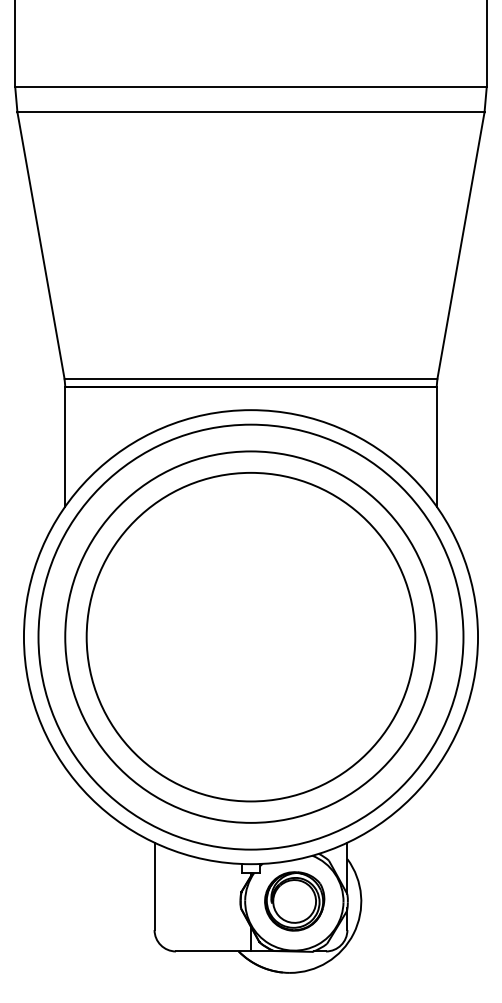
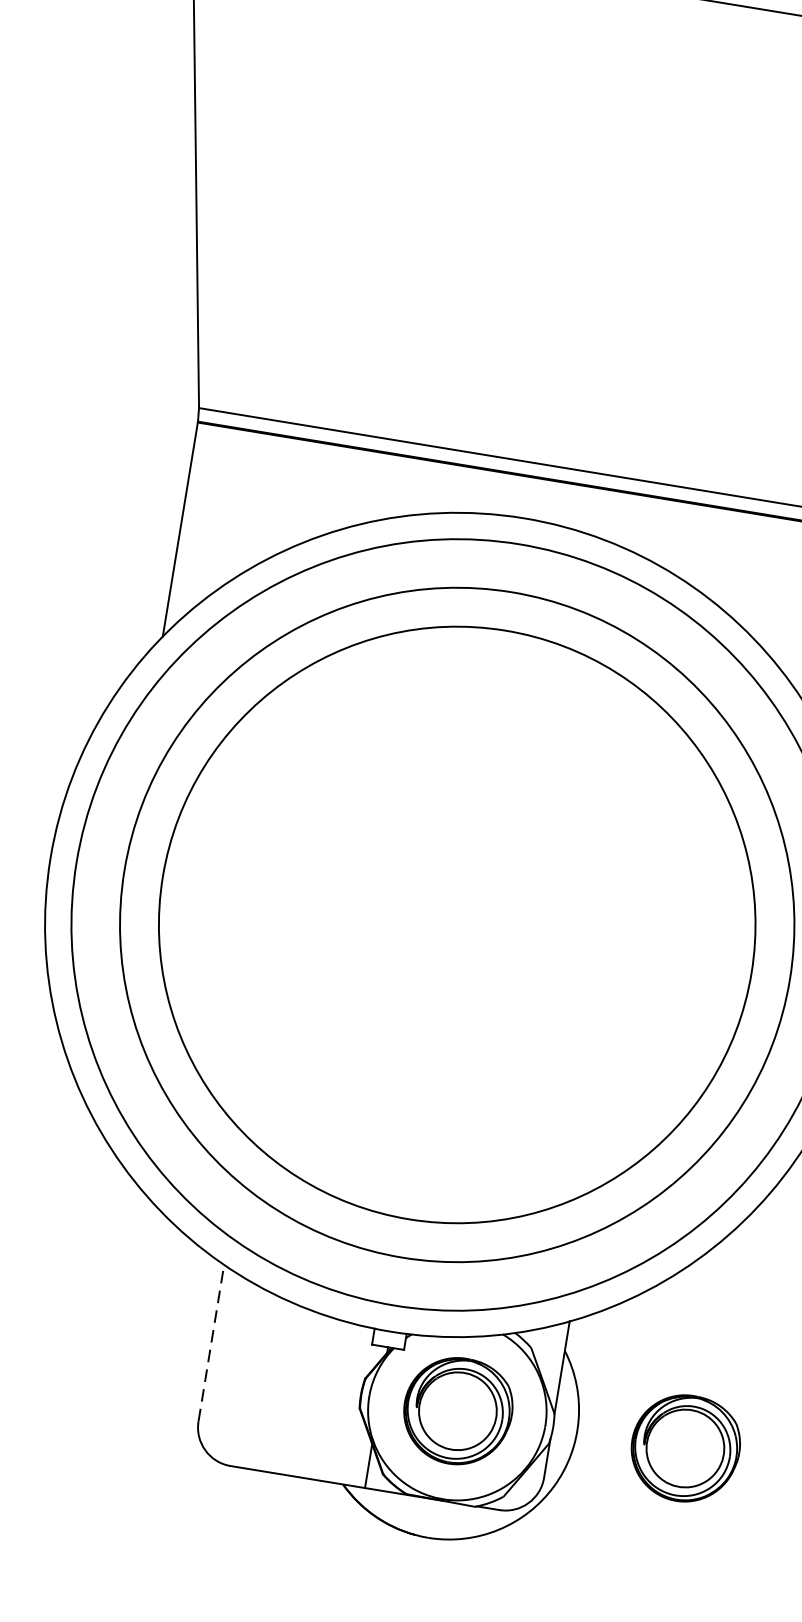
line: (154, 886) -> (211, 1343), solid -> dashed
part: (421, 901) -> (685, 1448), added

